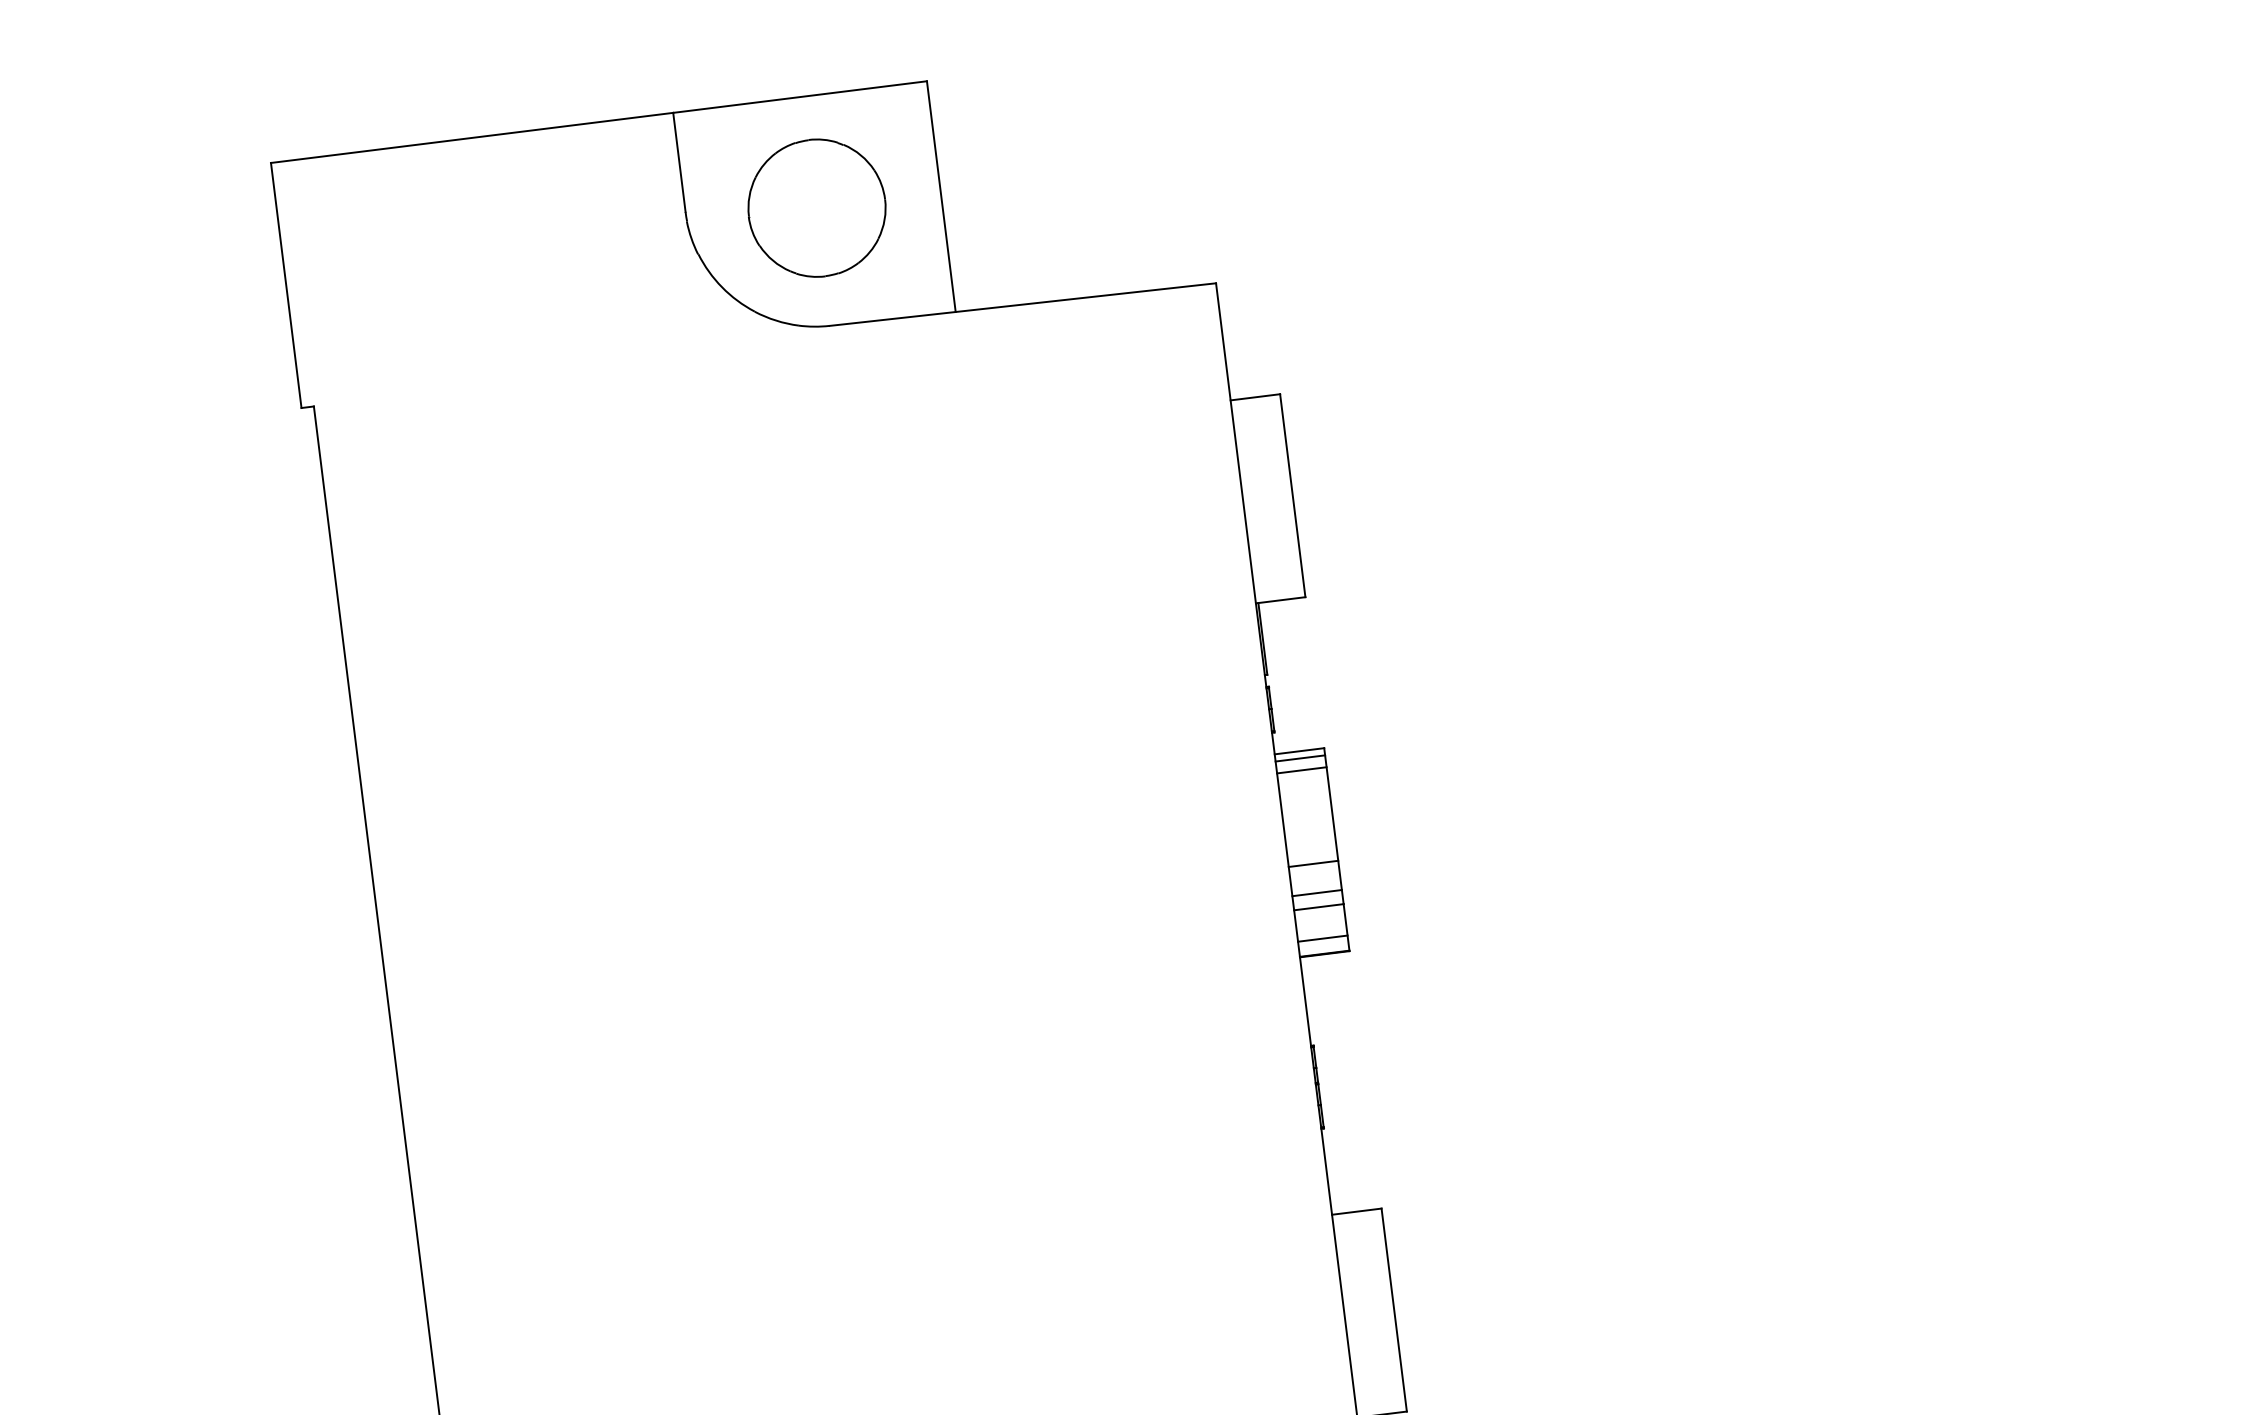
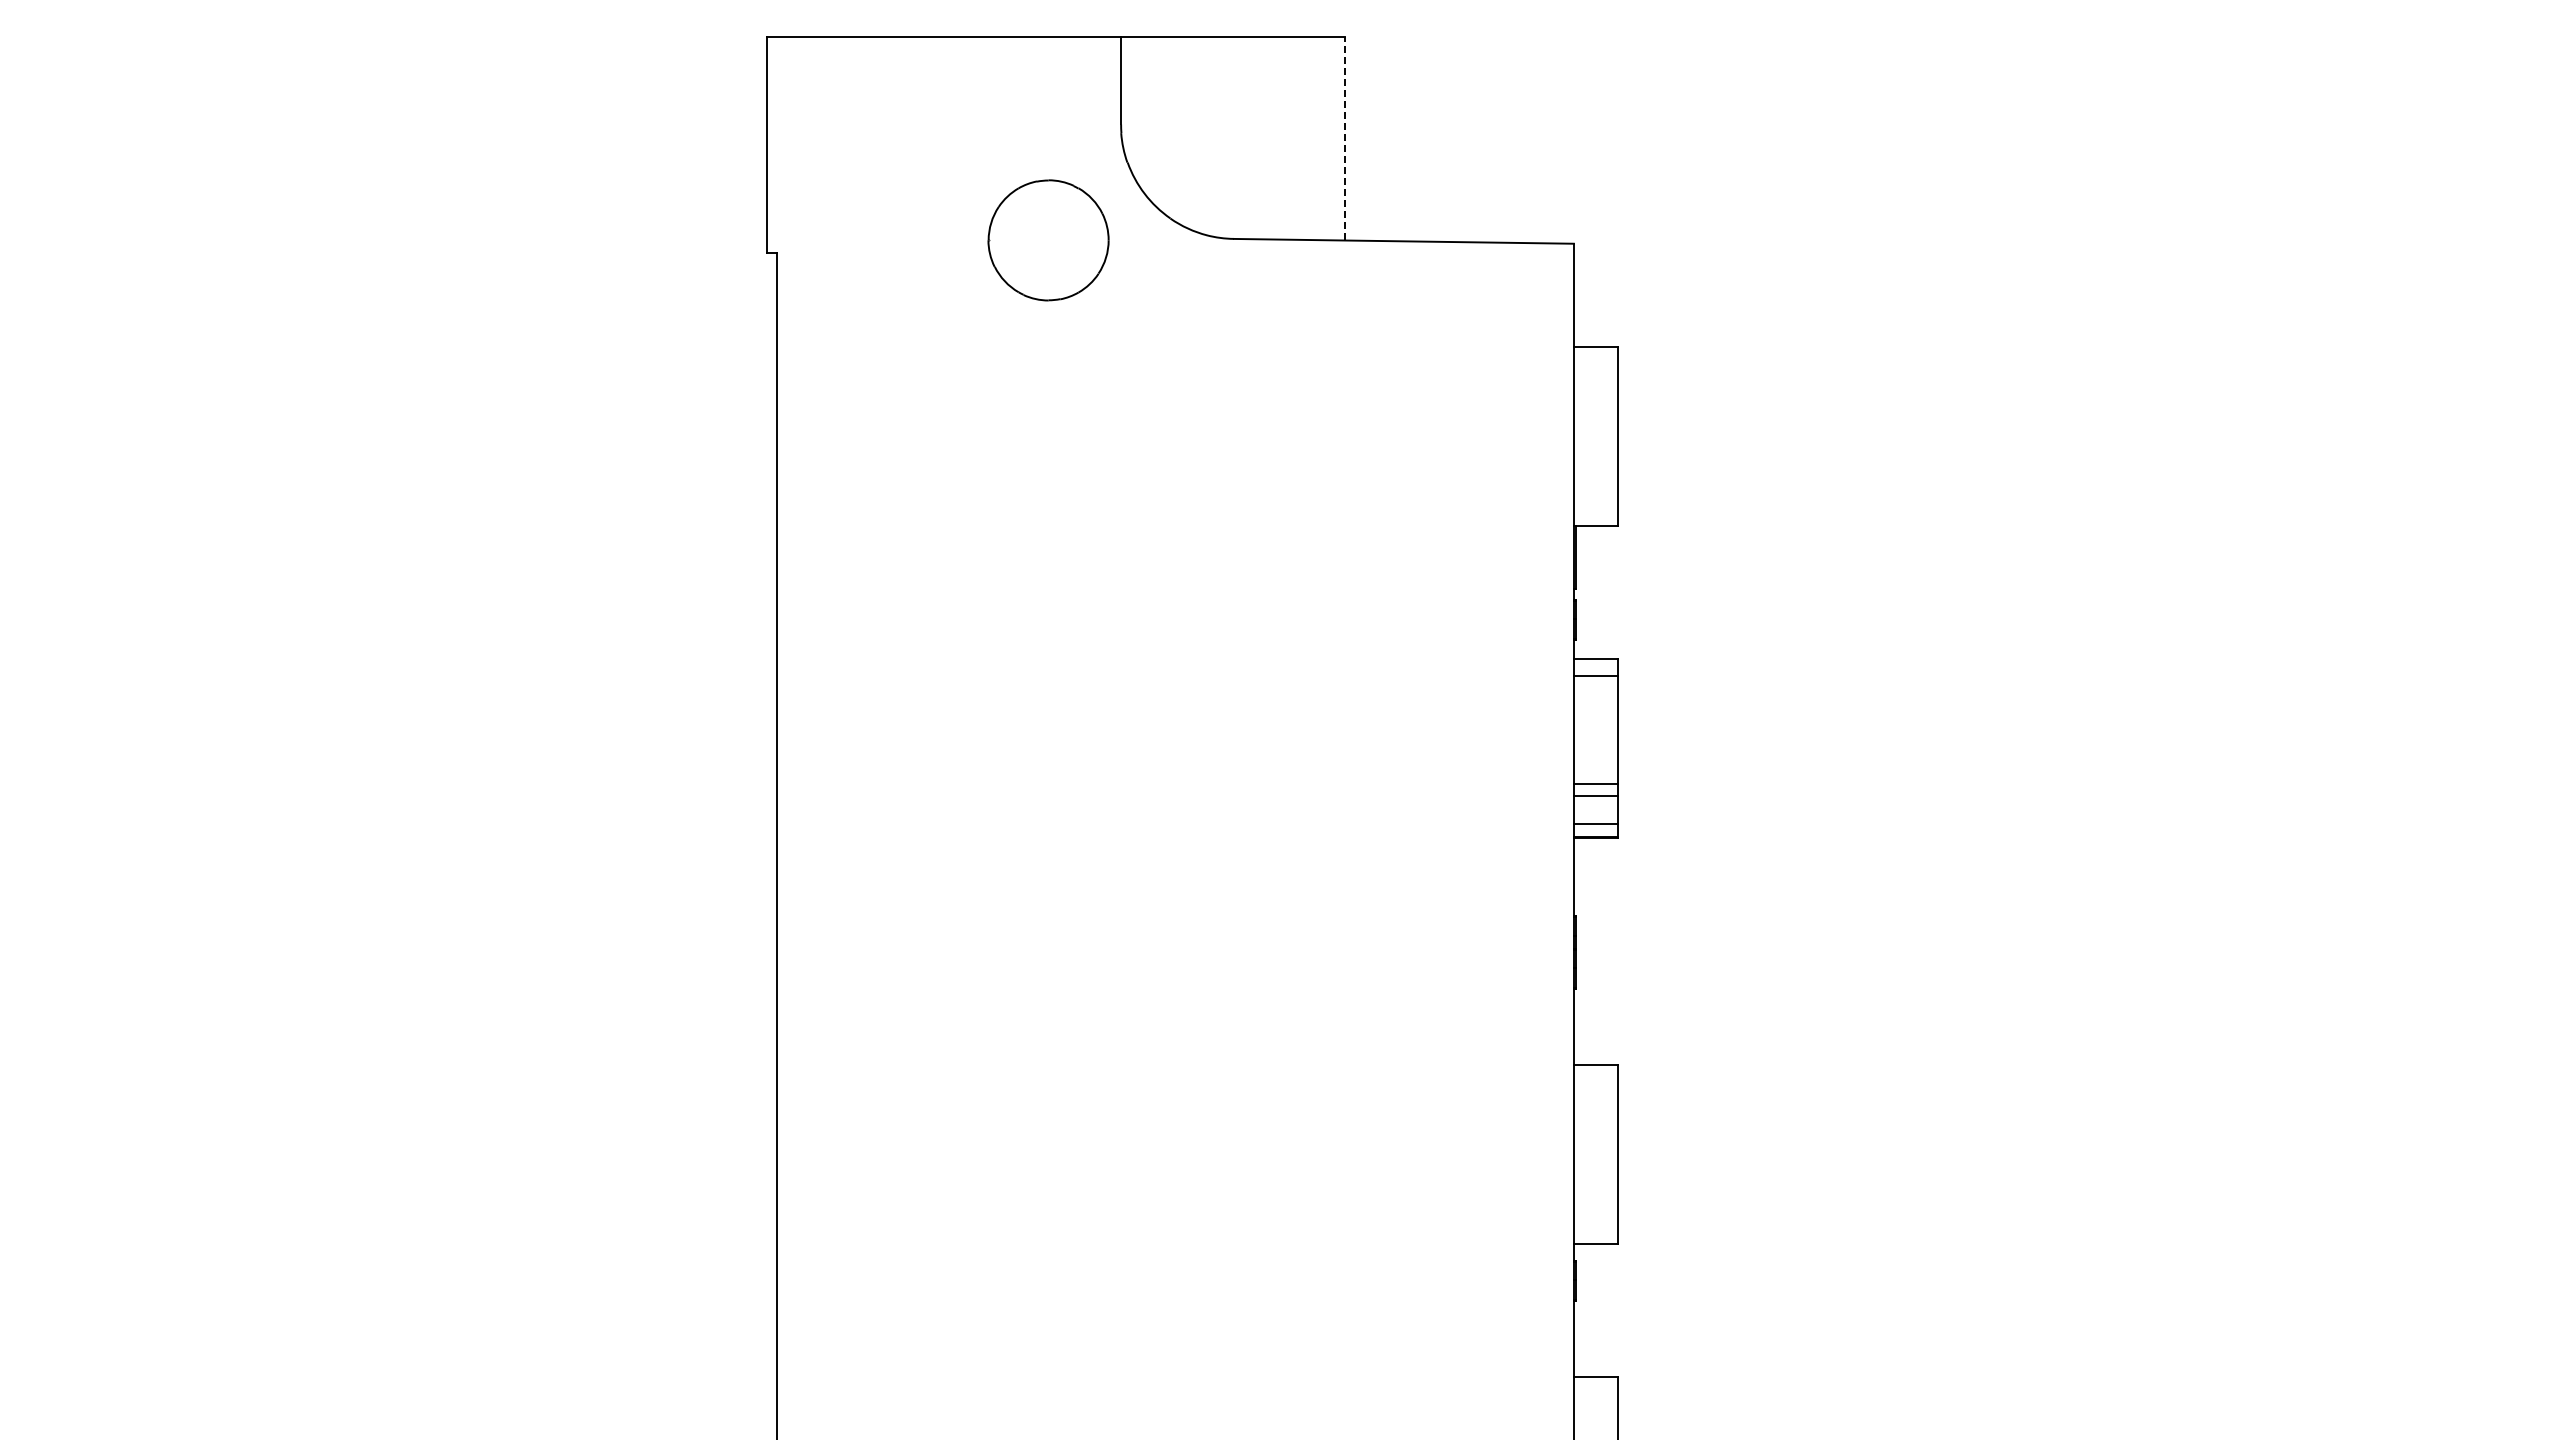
line: (940, 196) -> (1344, 138), solid -> dashed
part: (816, 208) -> (1048, 240), moved
line: (1300, 758) -> (1595, 665), removed
line: (1313, 864) -> (1595, 758), removed

